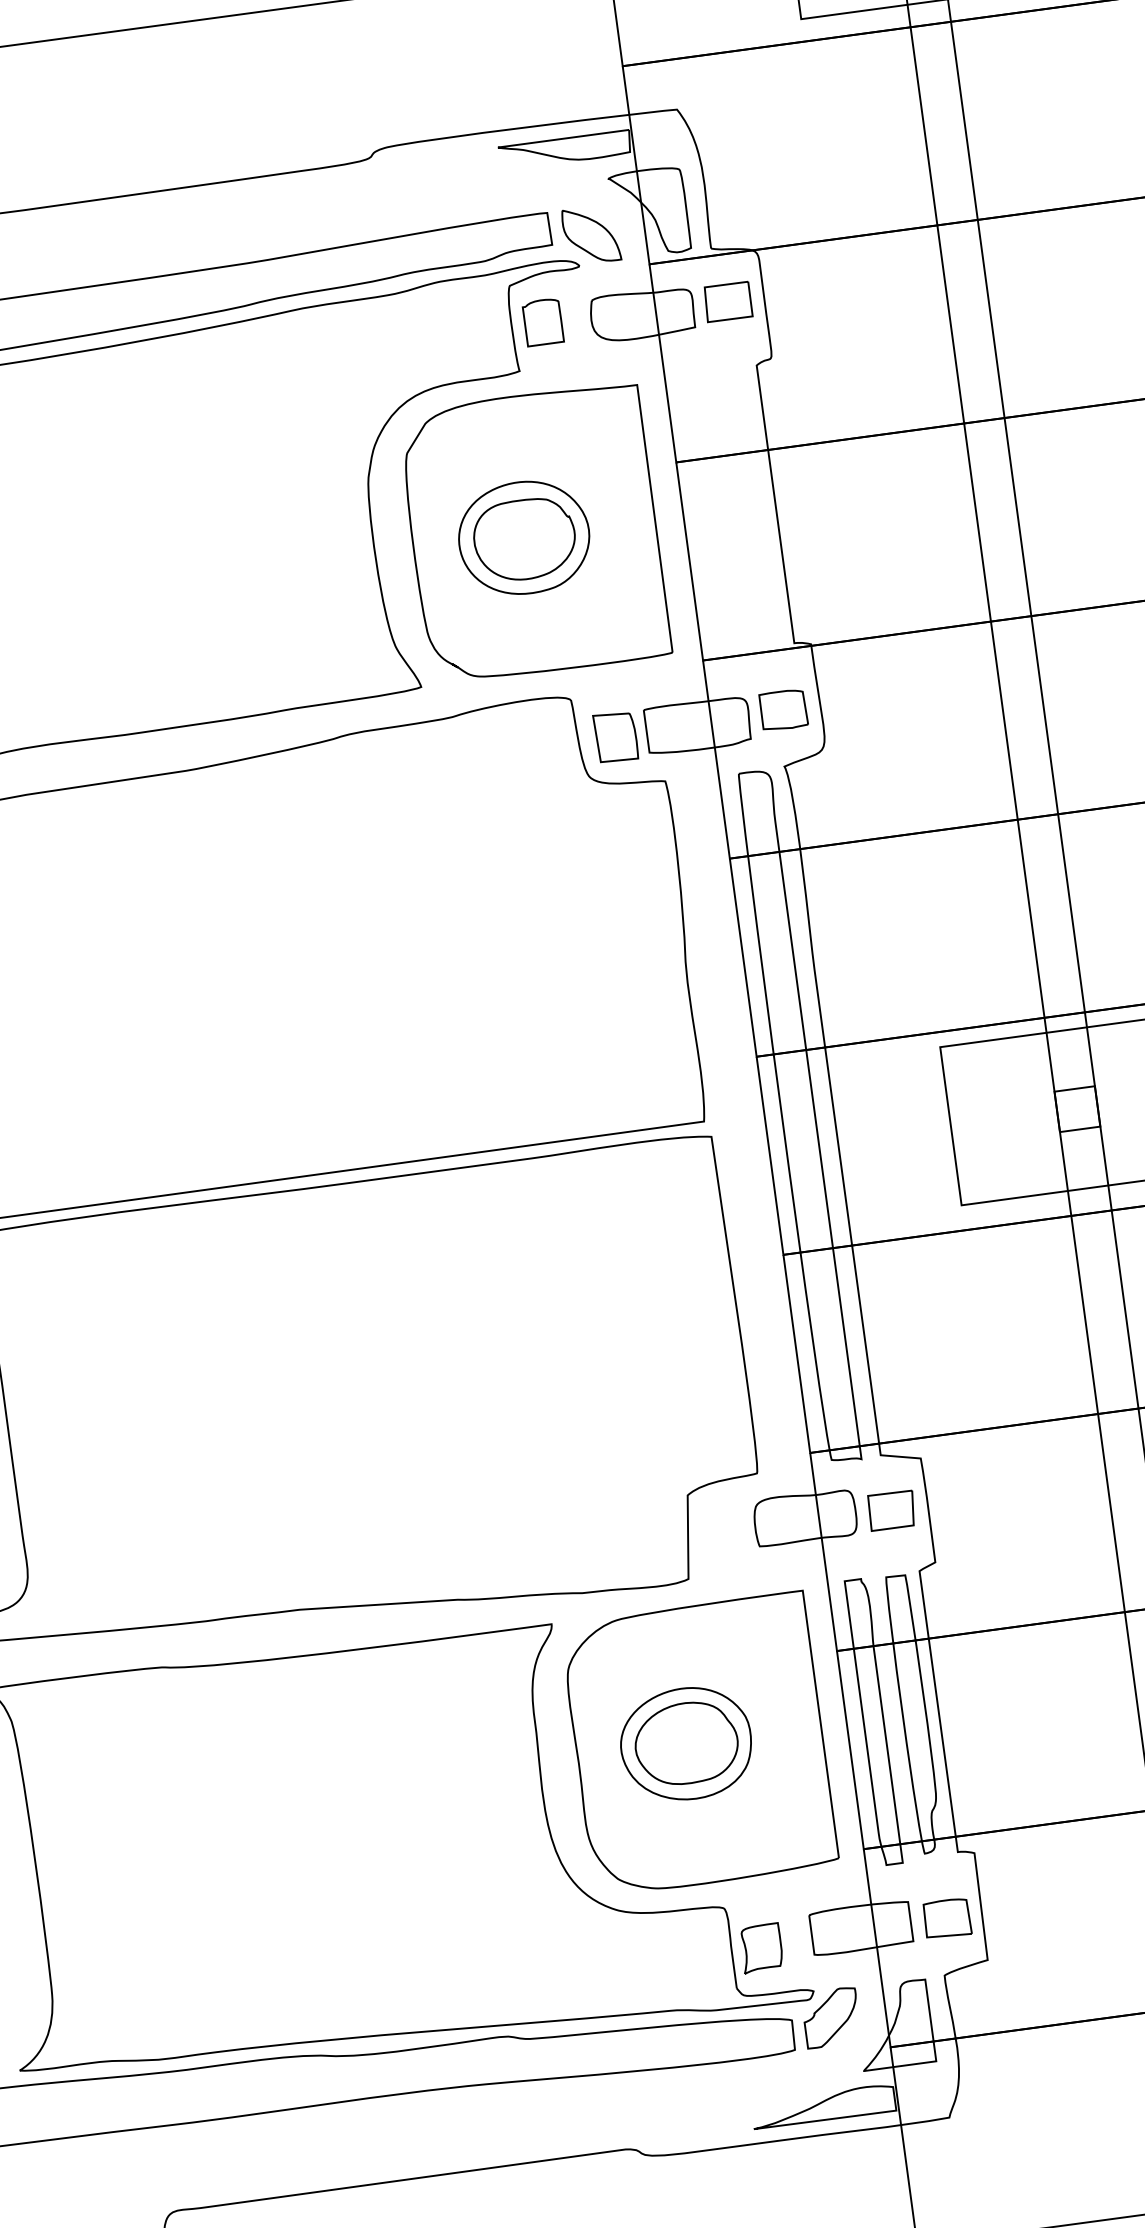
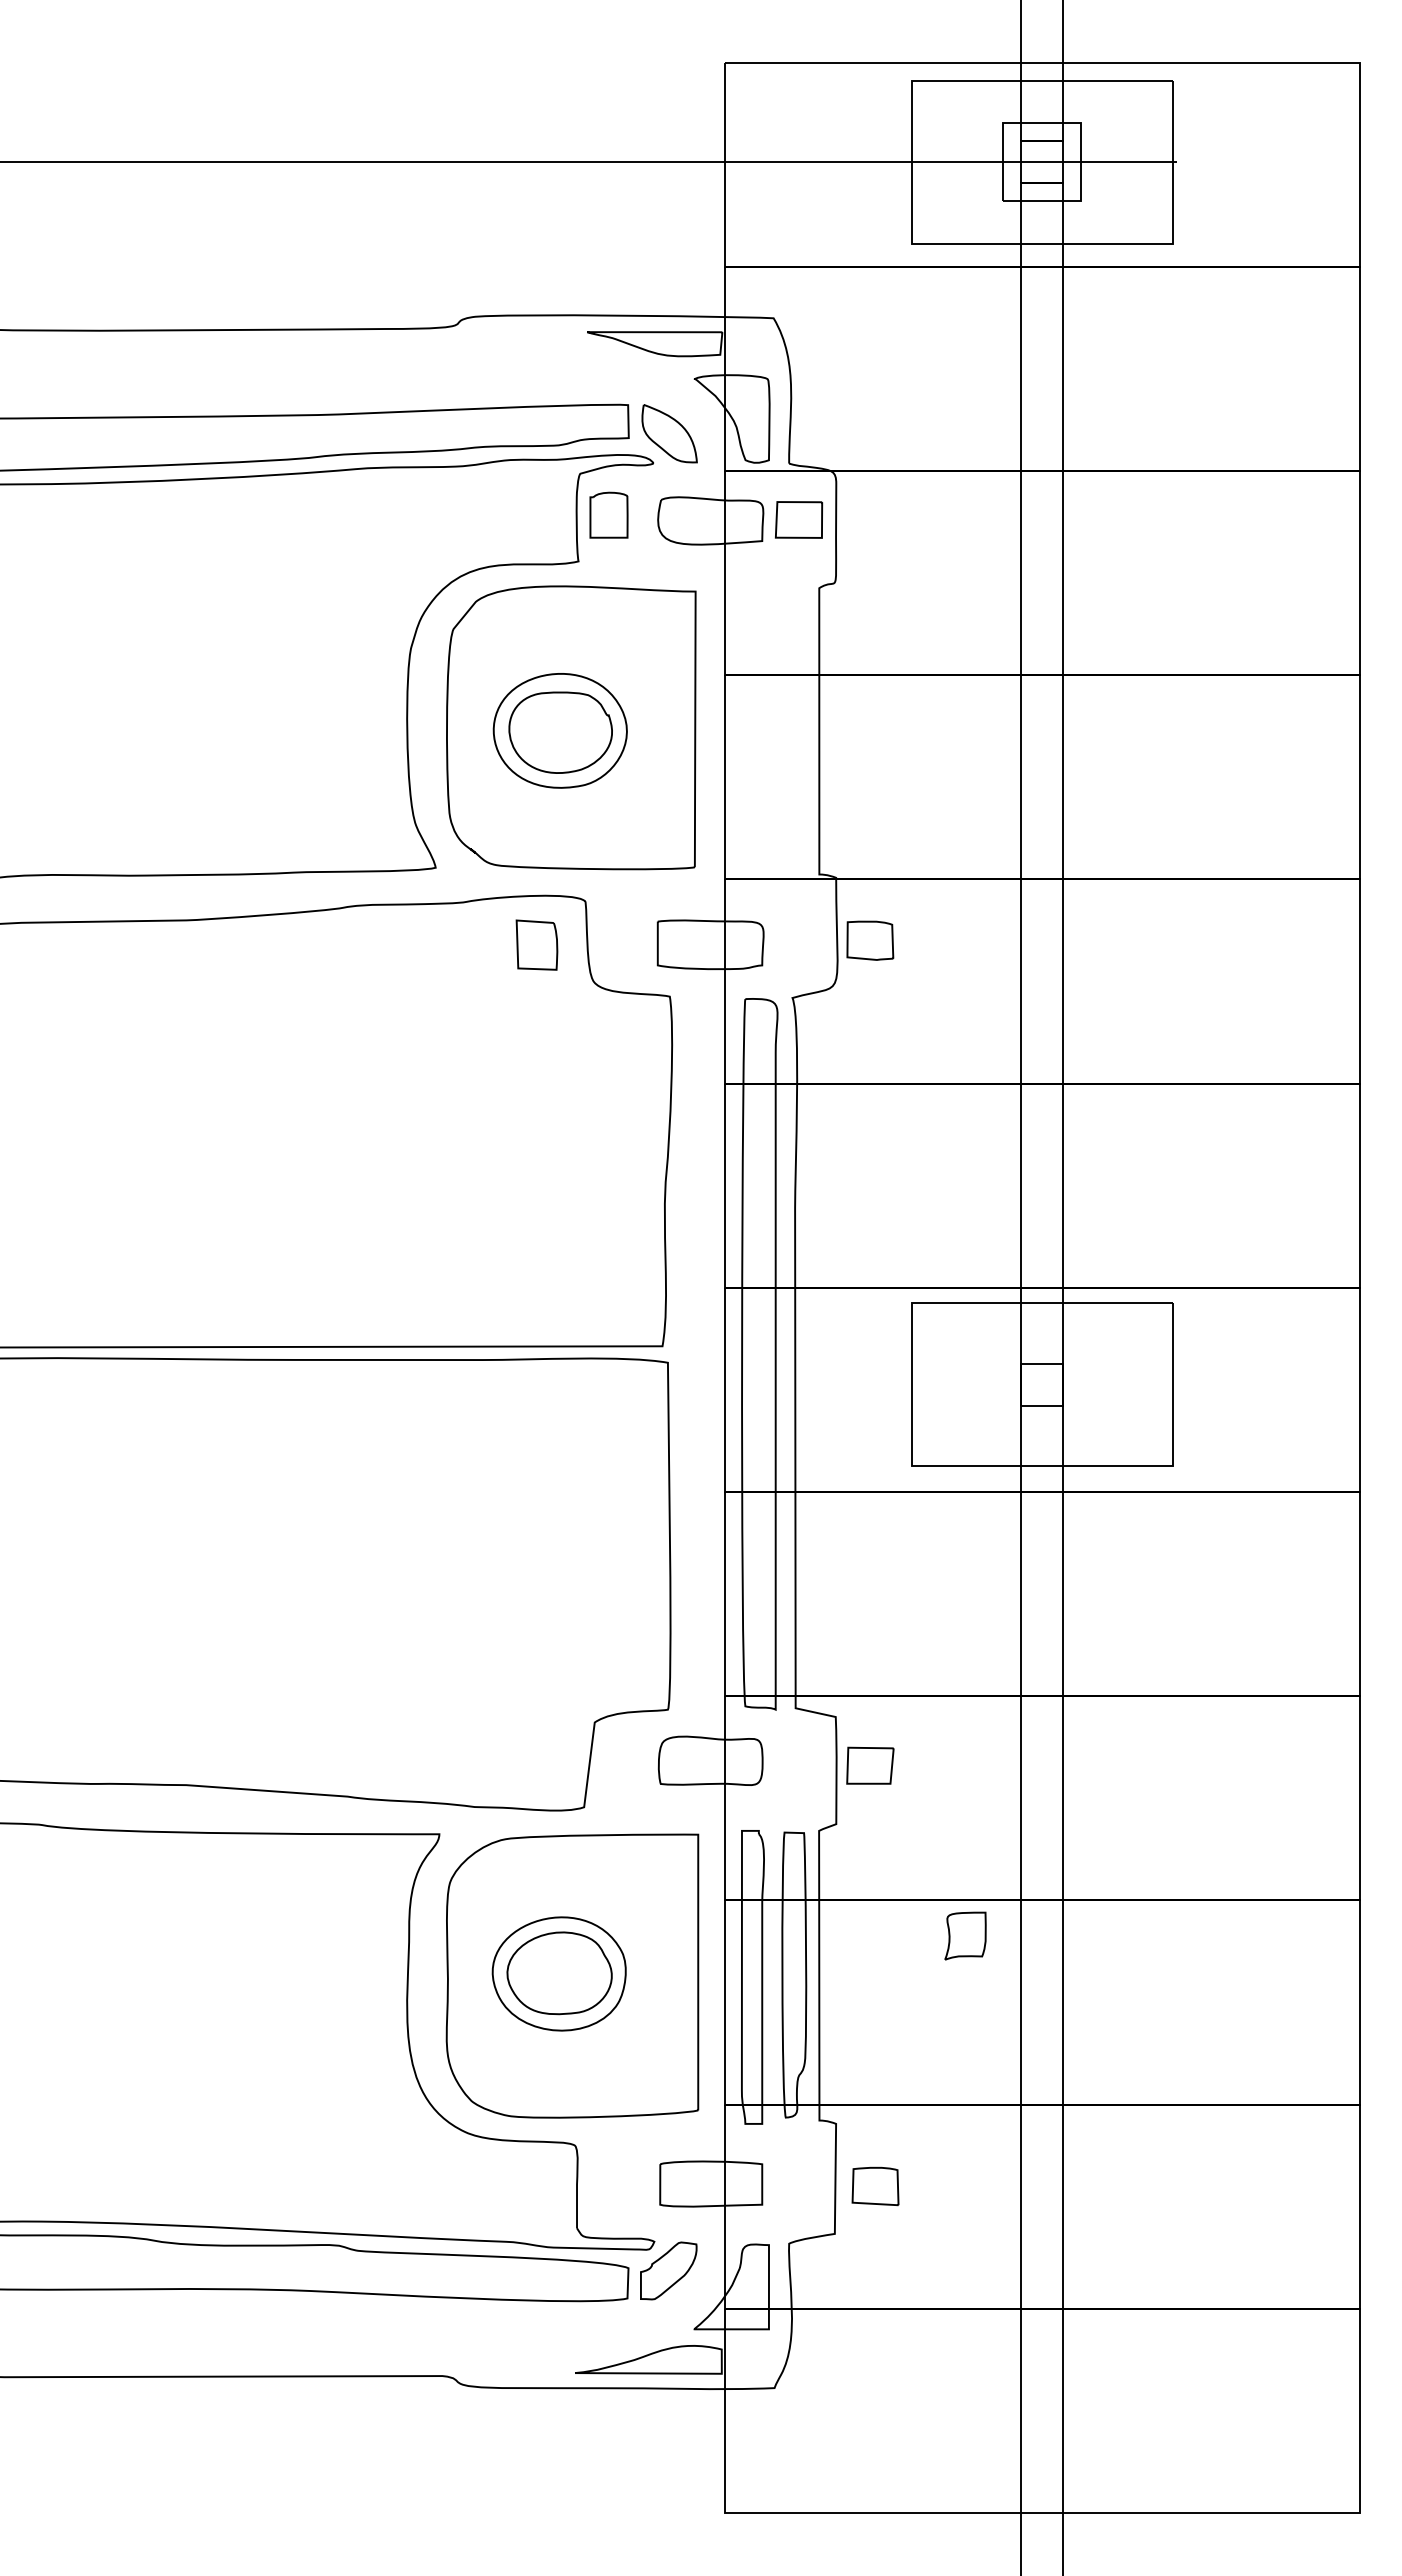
part: (783, 709) -> (870, 940), moved
part: (615, 736) -> (536, 944), moved
part: (891, 1510) -> (870, 1765), moved
part: (947, 1918) -> (875, 2186), moved
part: (761, 1947) -> (965, 1935), moved

